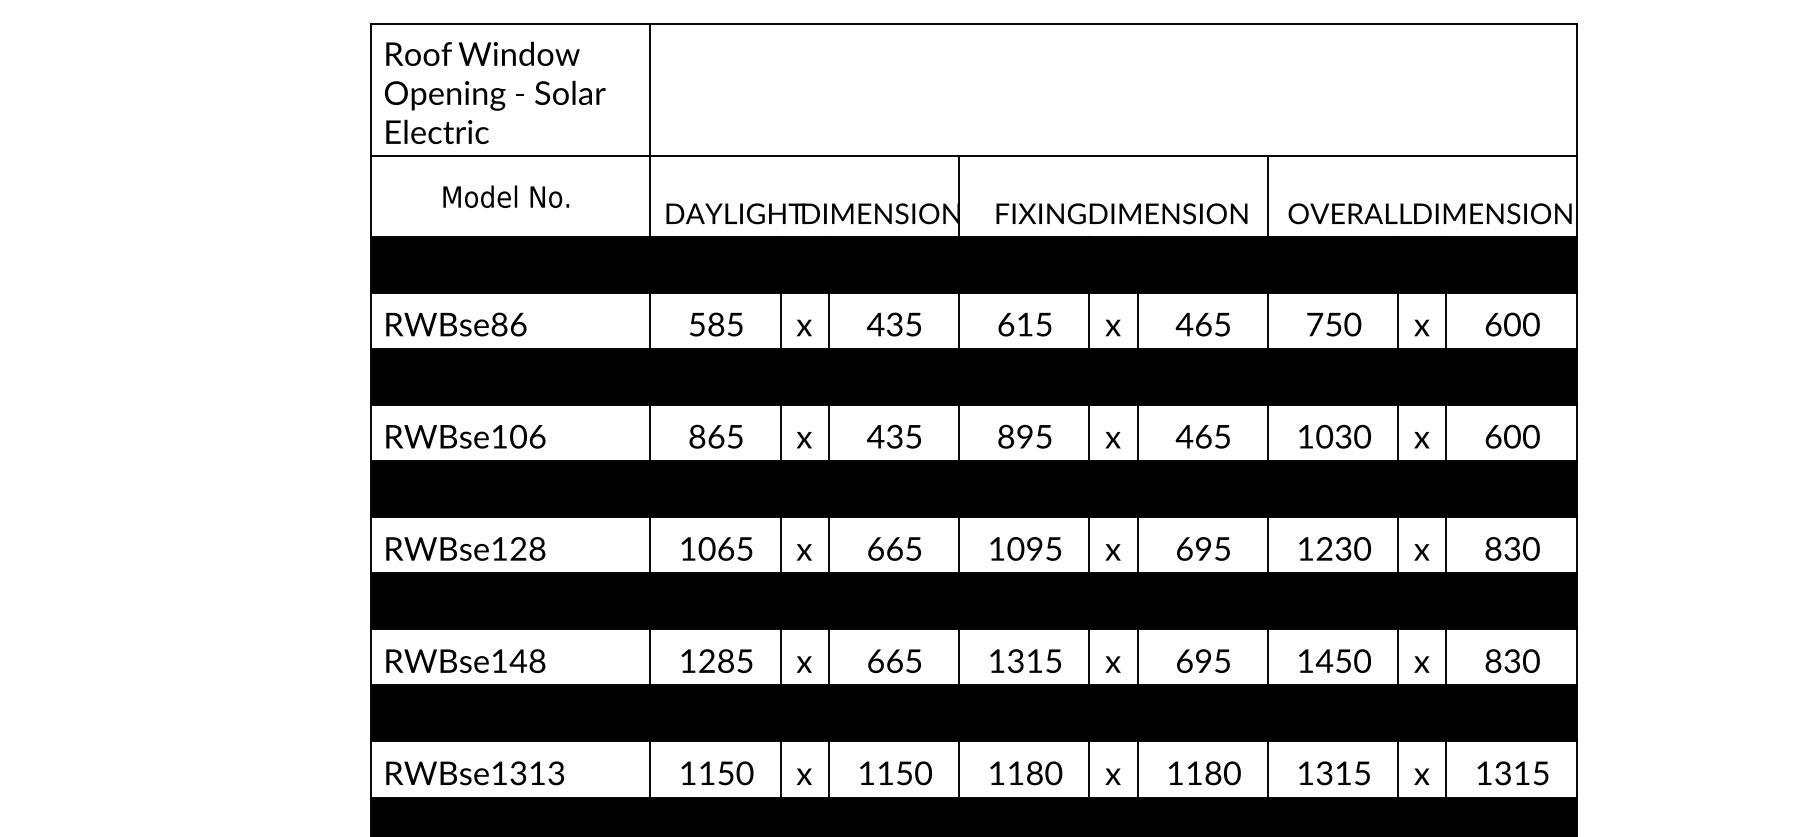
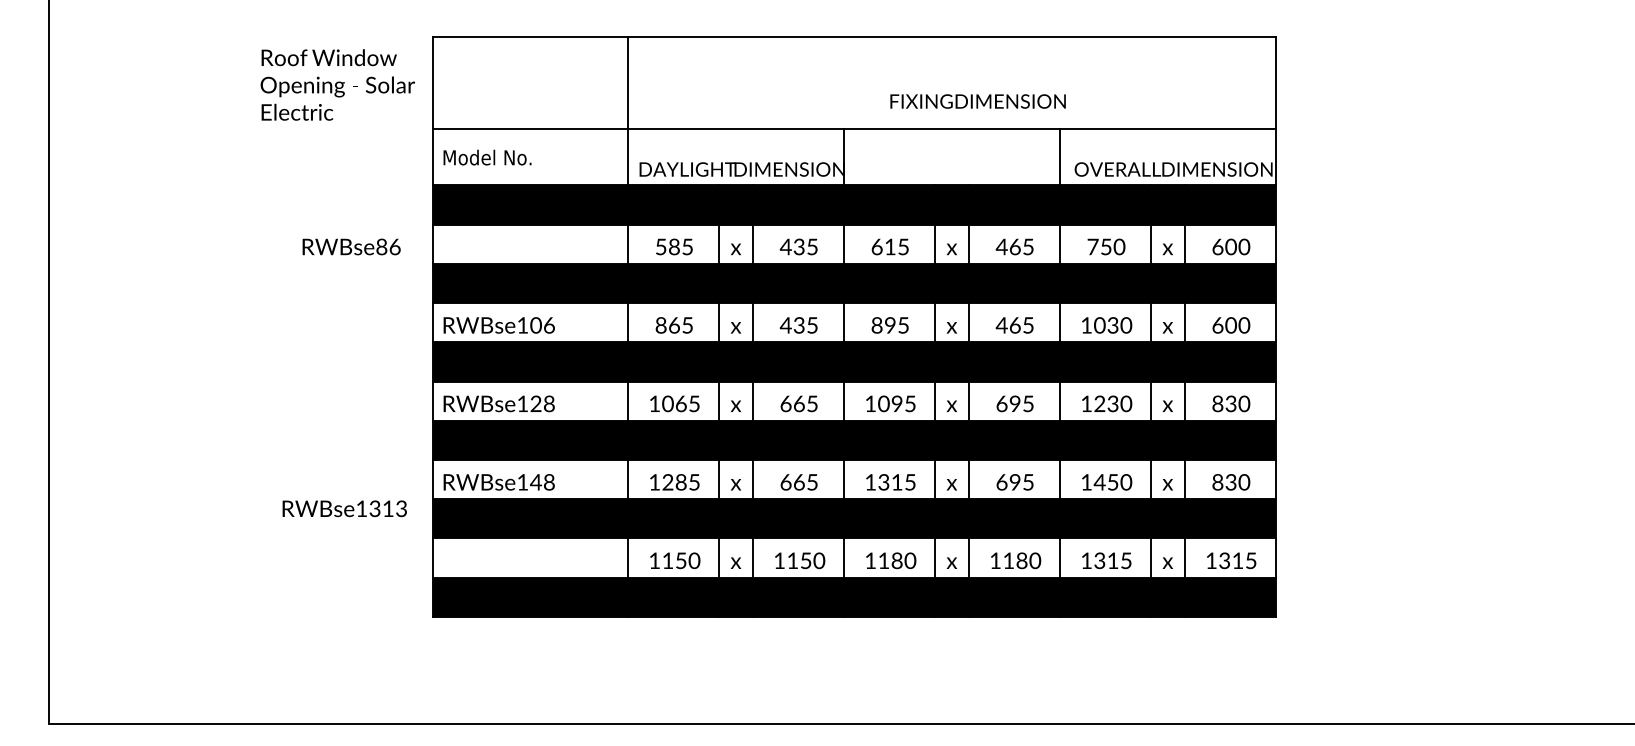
text: (494, 92) -> (337, 84), moved
text: (506, 196) -> (487, 157), moved
text: (1121, 213) -> (977, 101), moved
text: (456, 323) -> (351, 246), moved
text: (474, 772) -> (344, 508), moved

